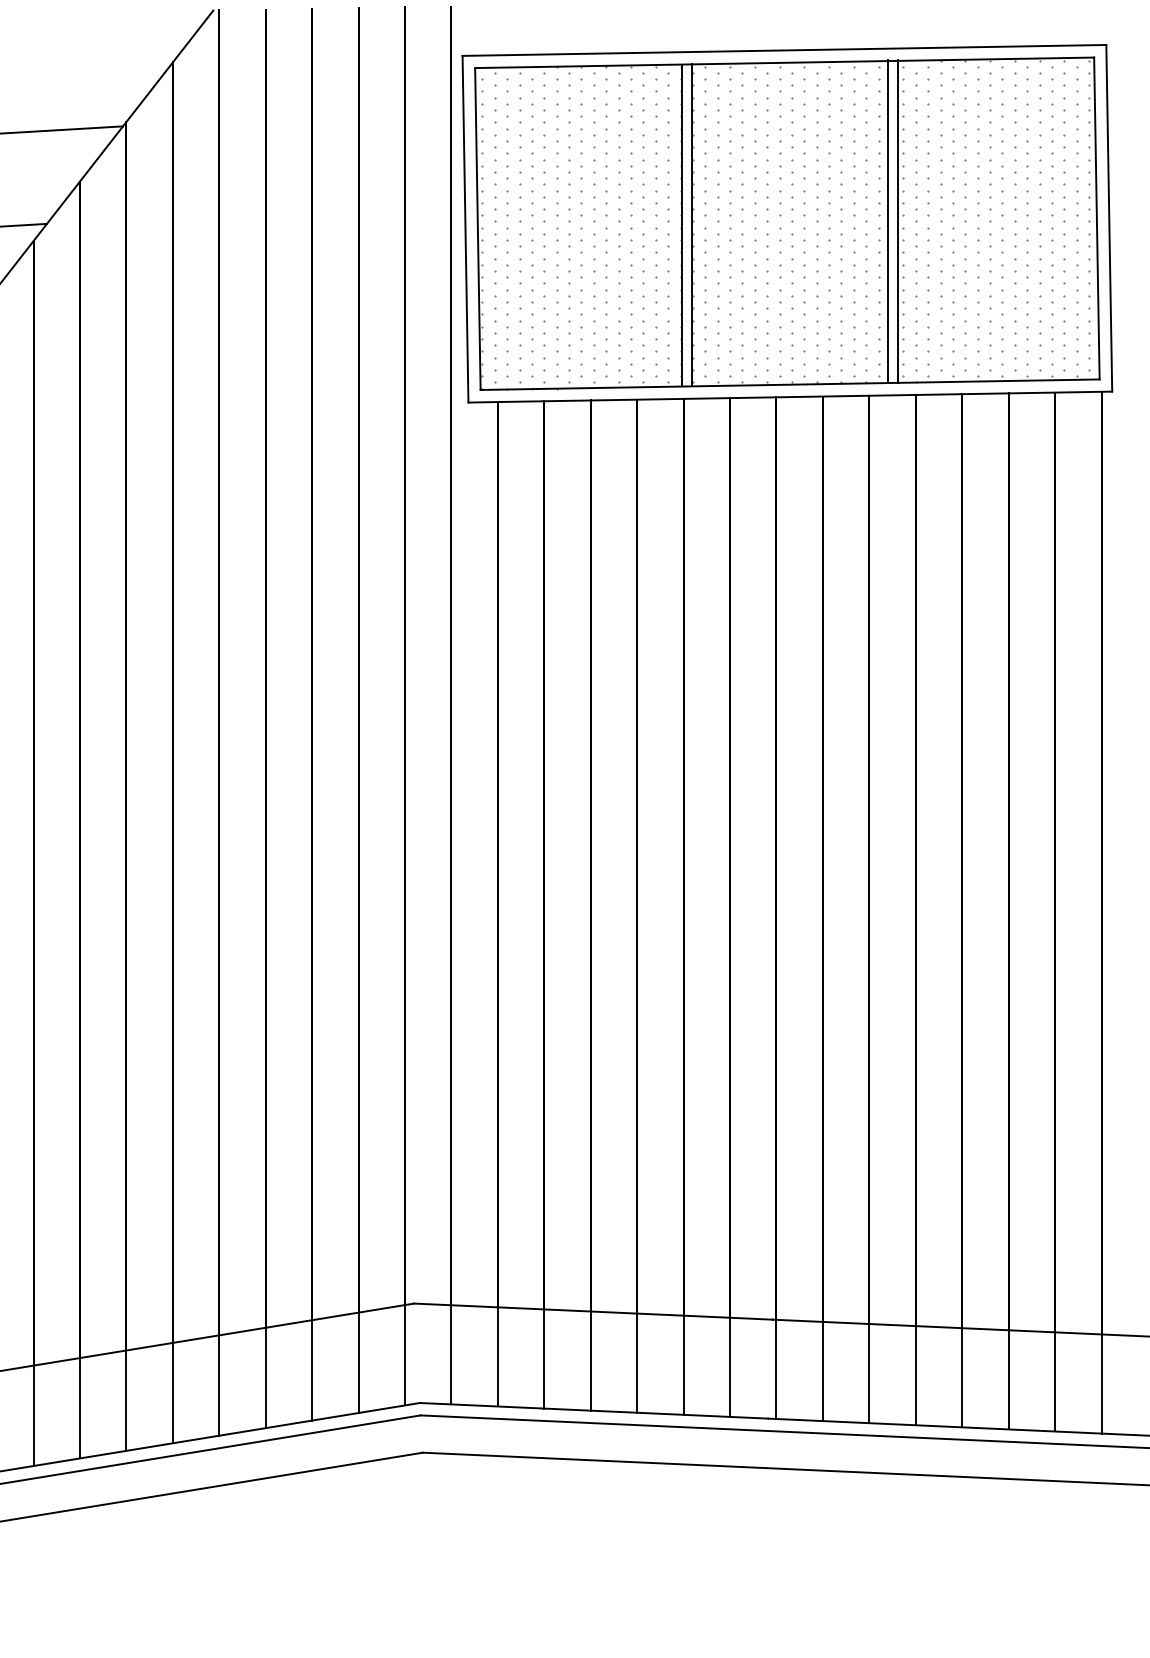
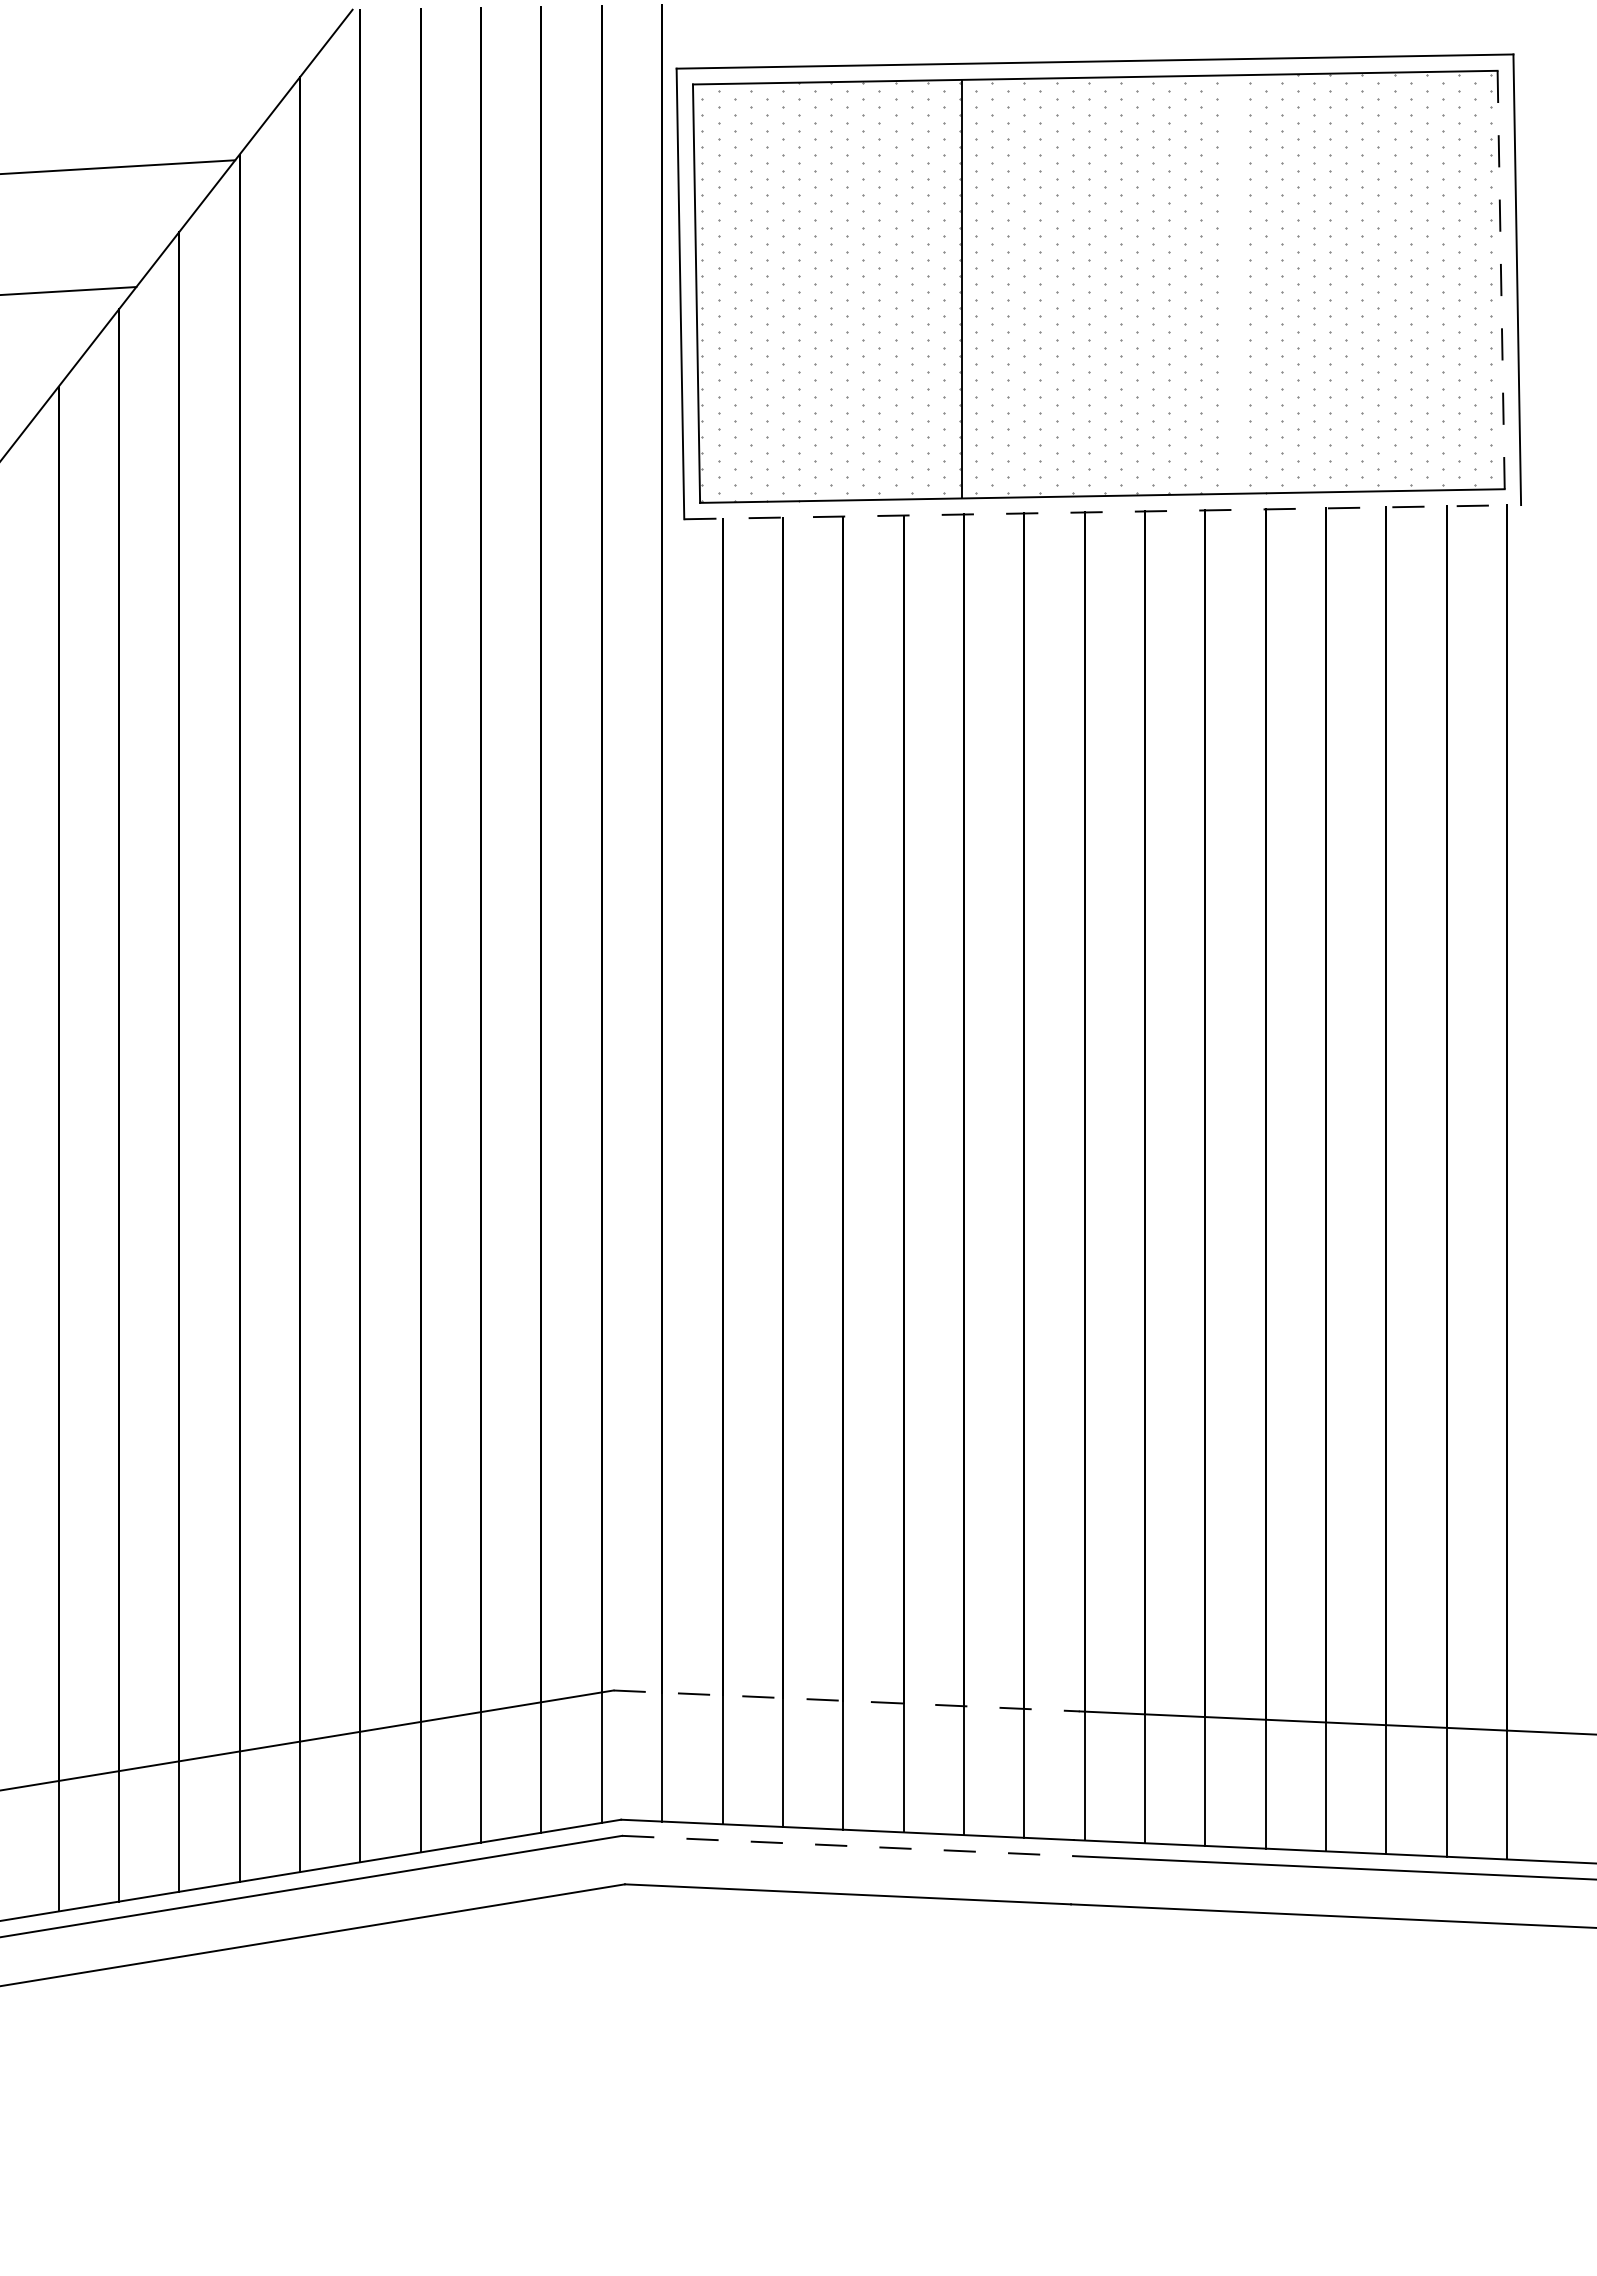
line: (1097, 218) -> (1501, 280), solid -> dashed
line: (888, 221) -> (1230, 283), removed
line: (897, 221) -> (1242, 283), removed
line: (691, 225) -> (974, 288), removed
line: (790, 397) -> (1103, 512), solid -> dashed
line: (594, 1311) -> (847, 1700), solid -> dashed
line: (594, 1422) -> (847, 1845), solid -> dashed

